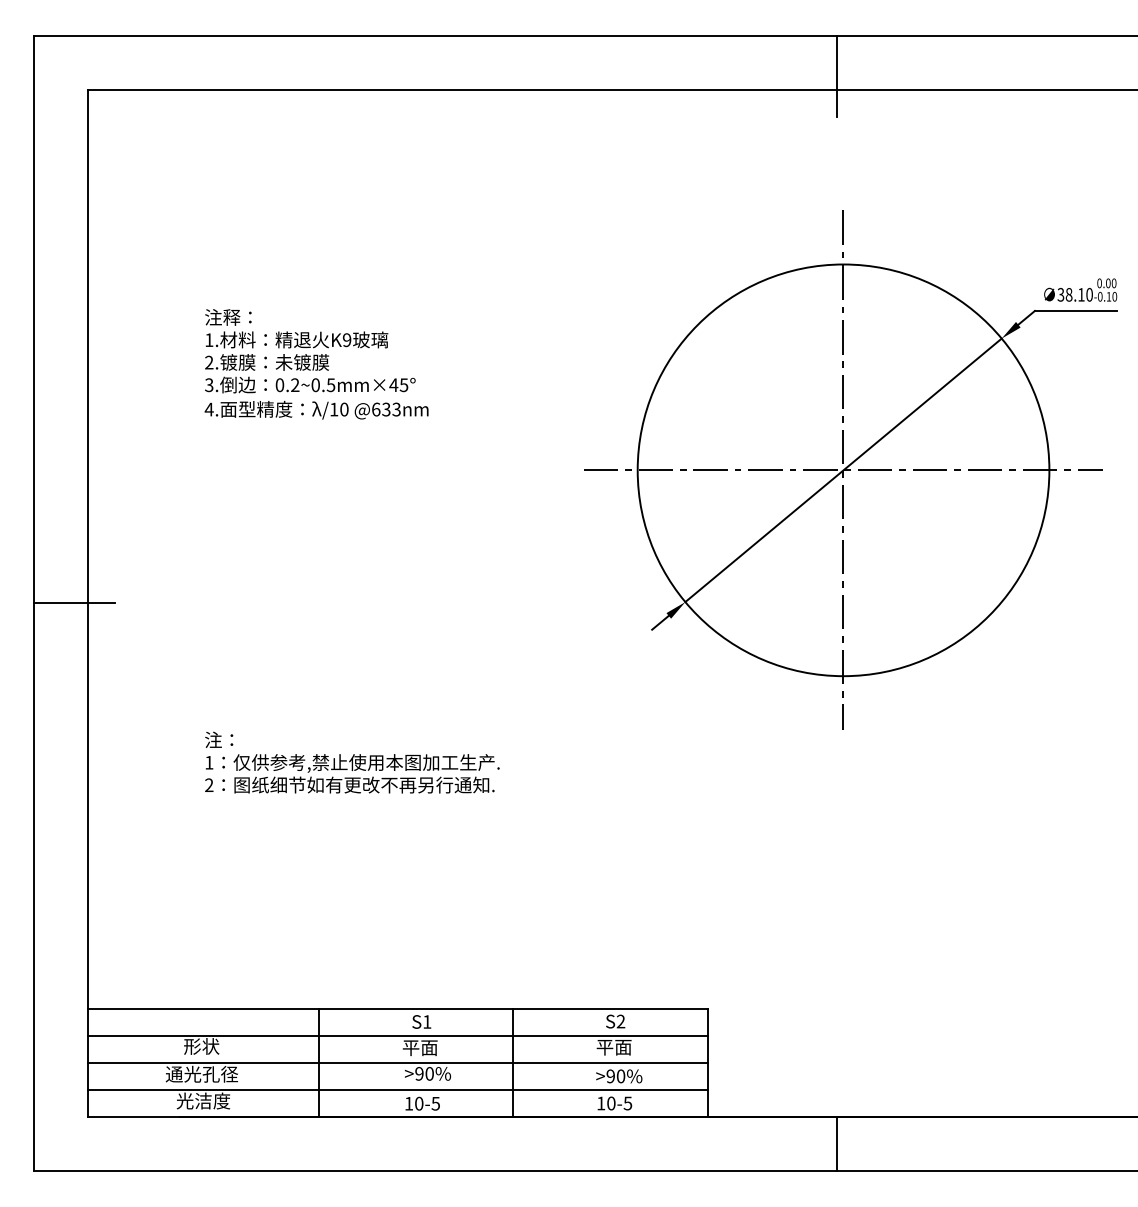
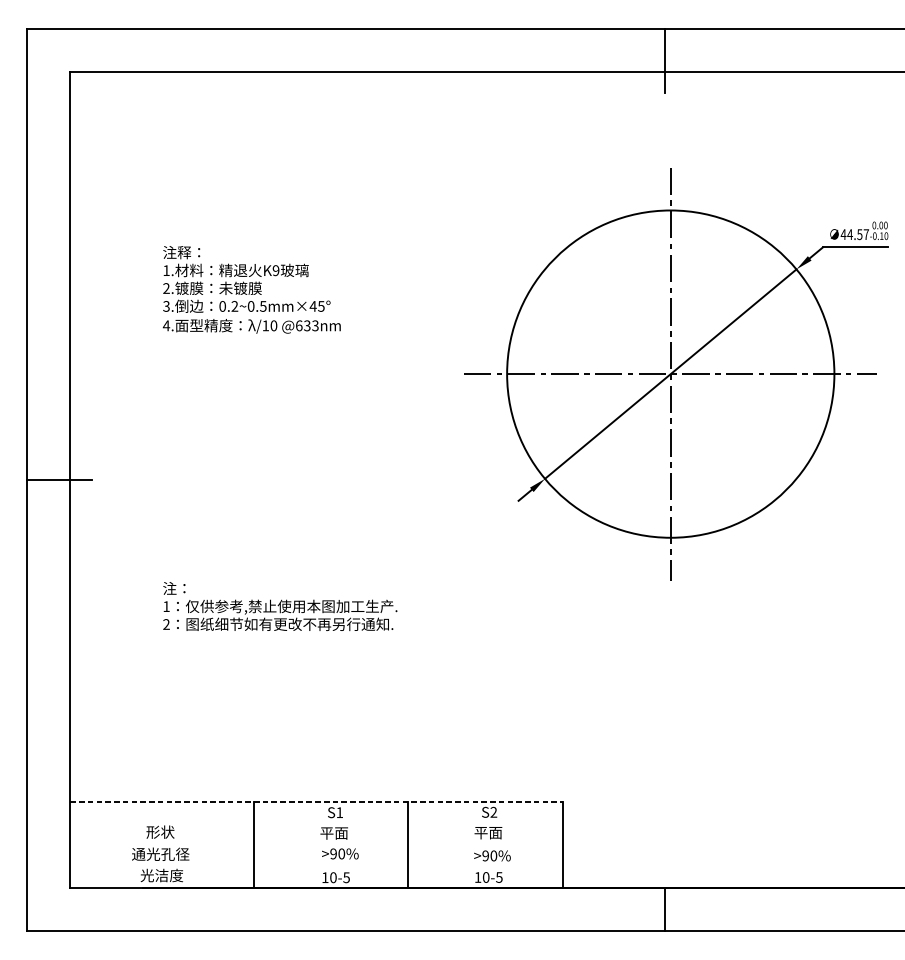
text: (1074, 294) -> (854, 234), 38.10 -> 44.57
line: (398, 1008) -> (316, 801), solid -> dashed
line: (397, 1035) -> (316, 823), removed
line: (397, 1062) -> (316, 844), removed
line: (397, 1089) -> (316, 866), removed

